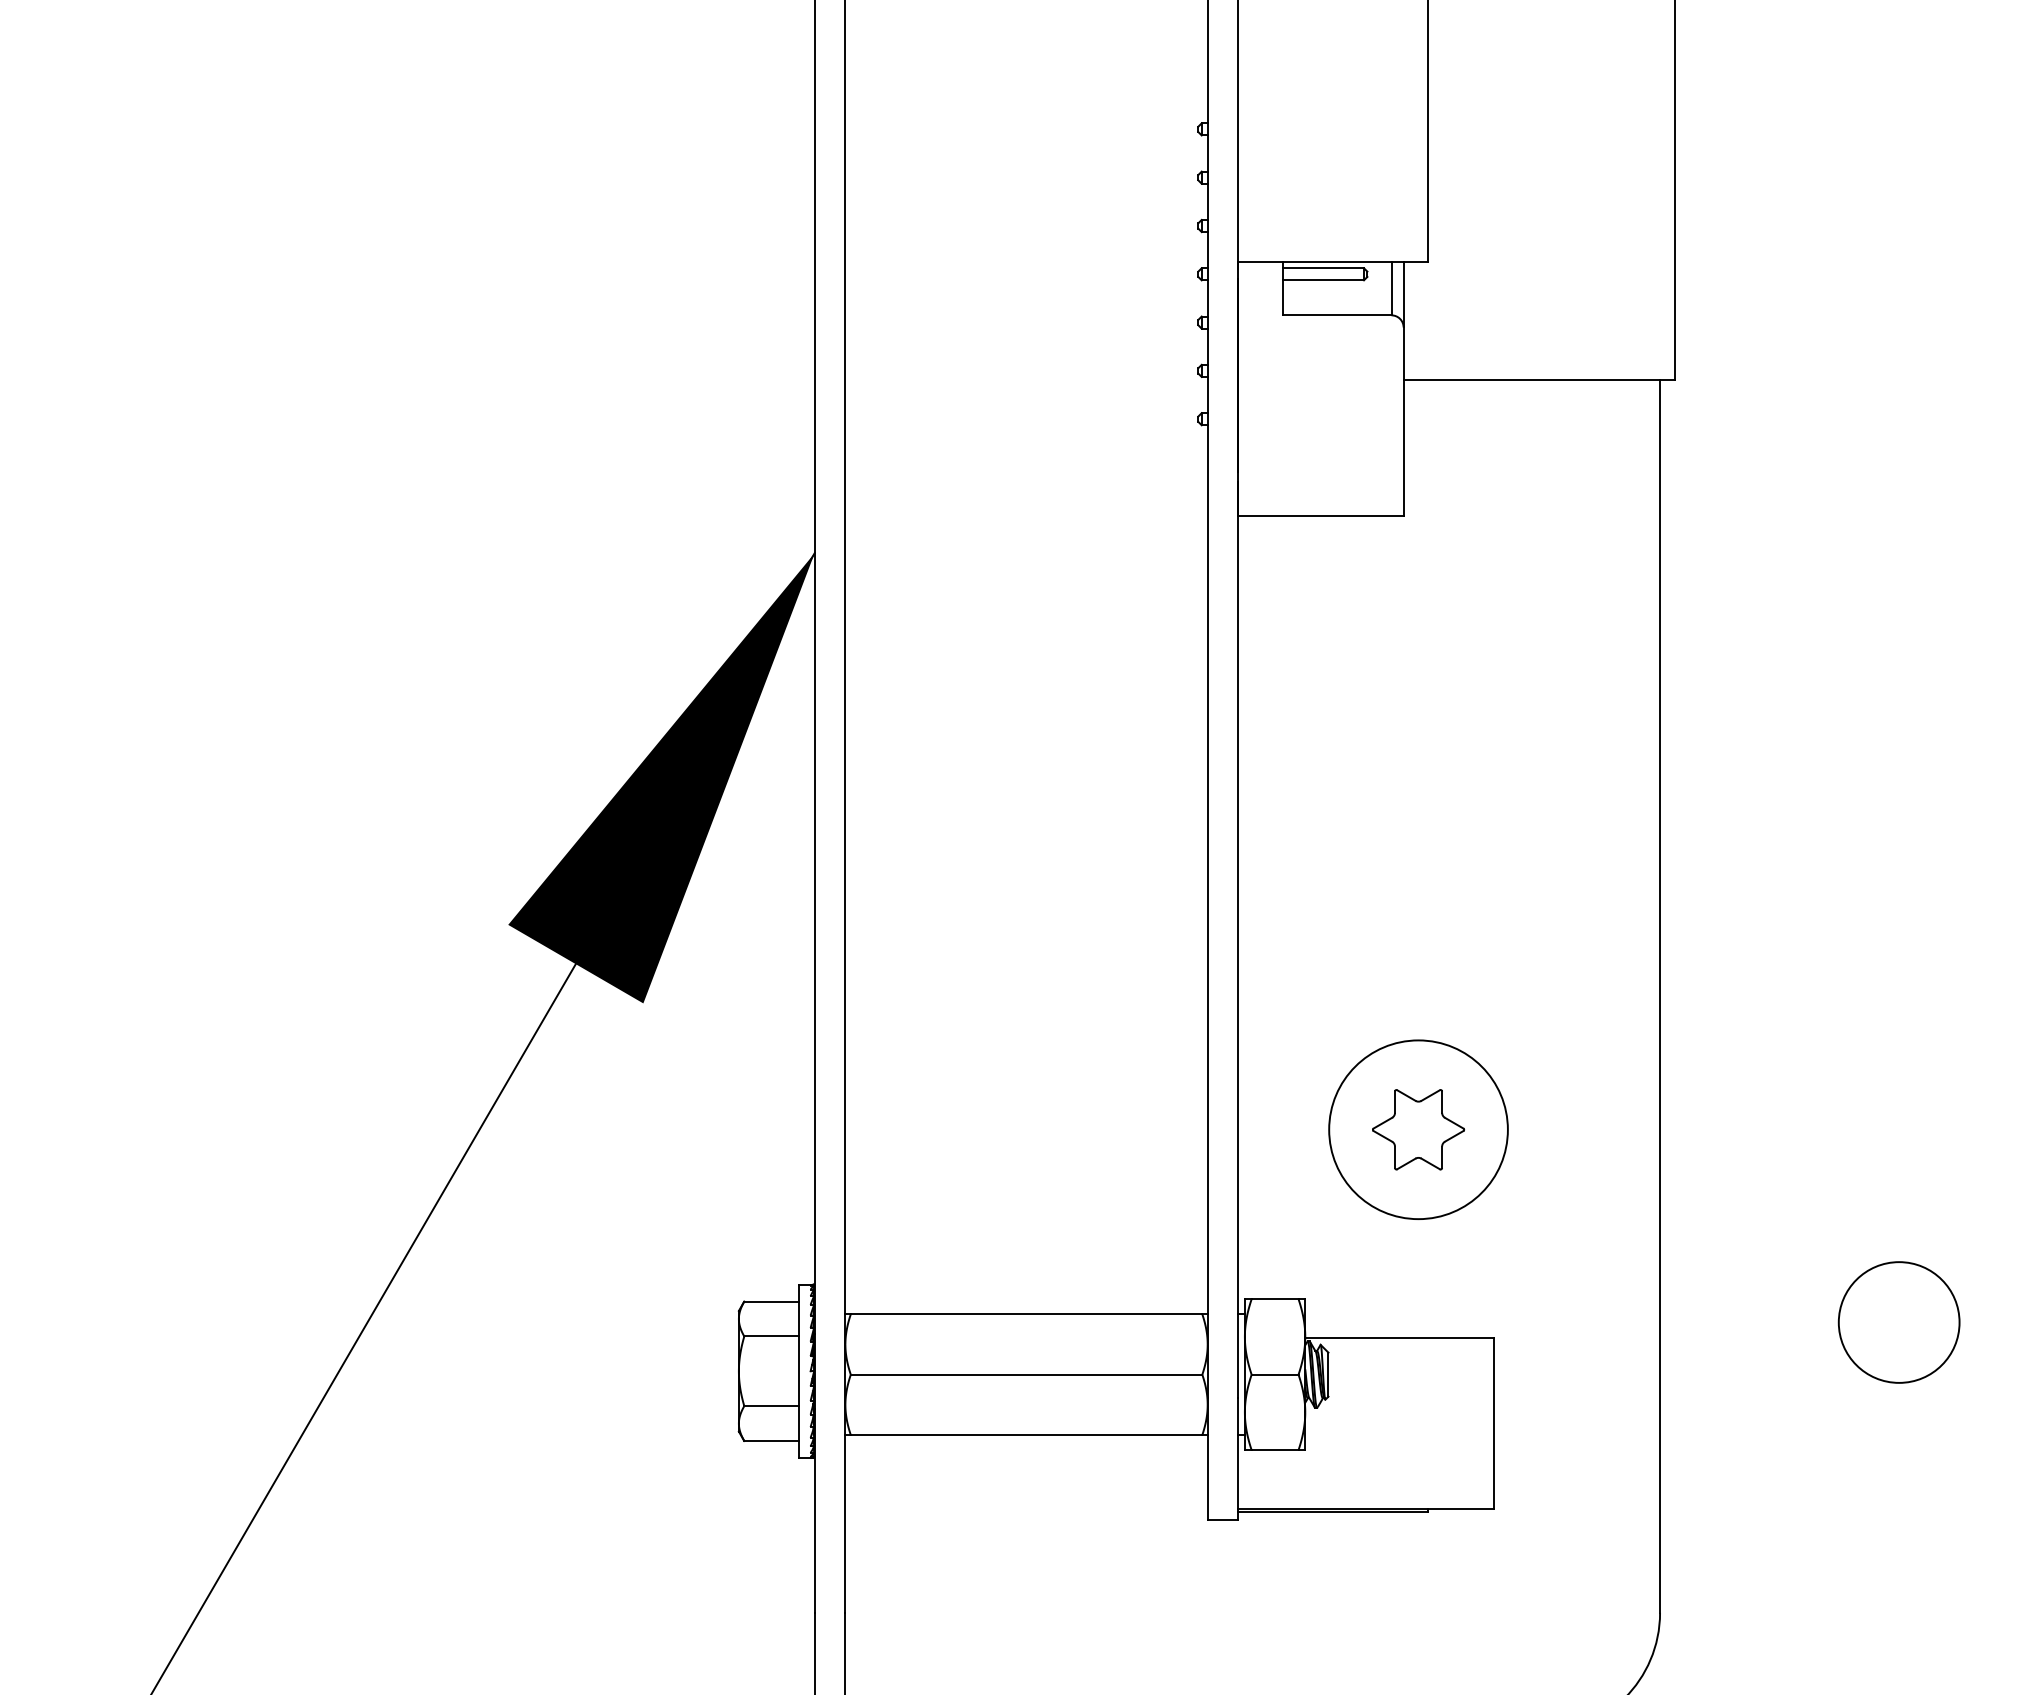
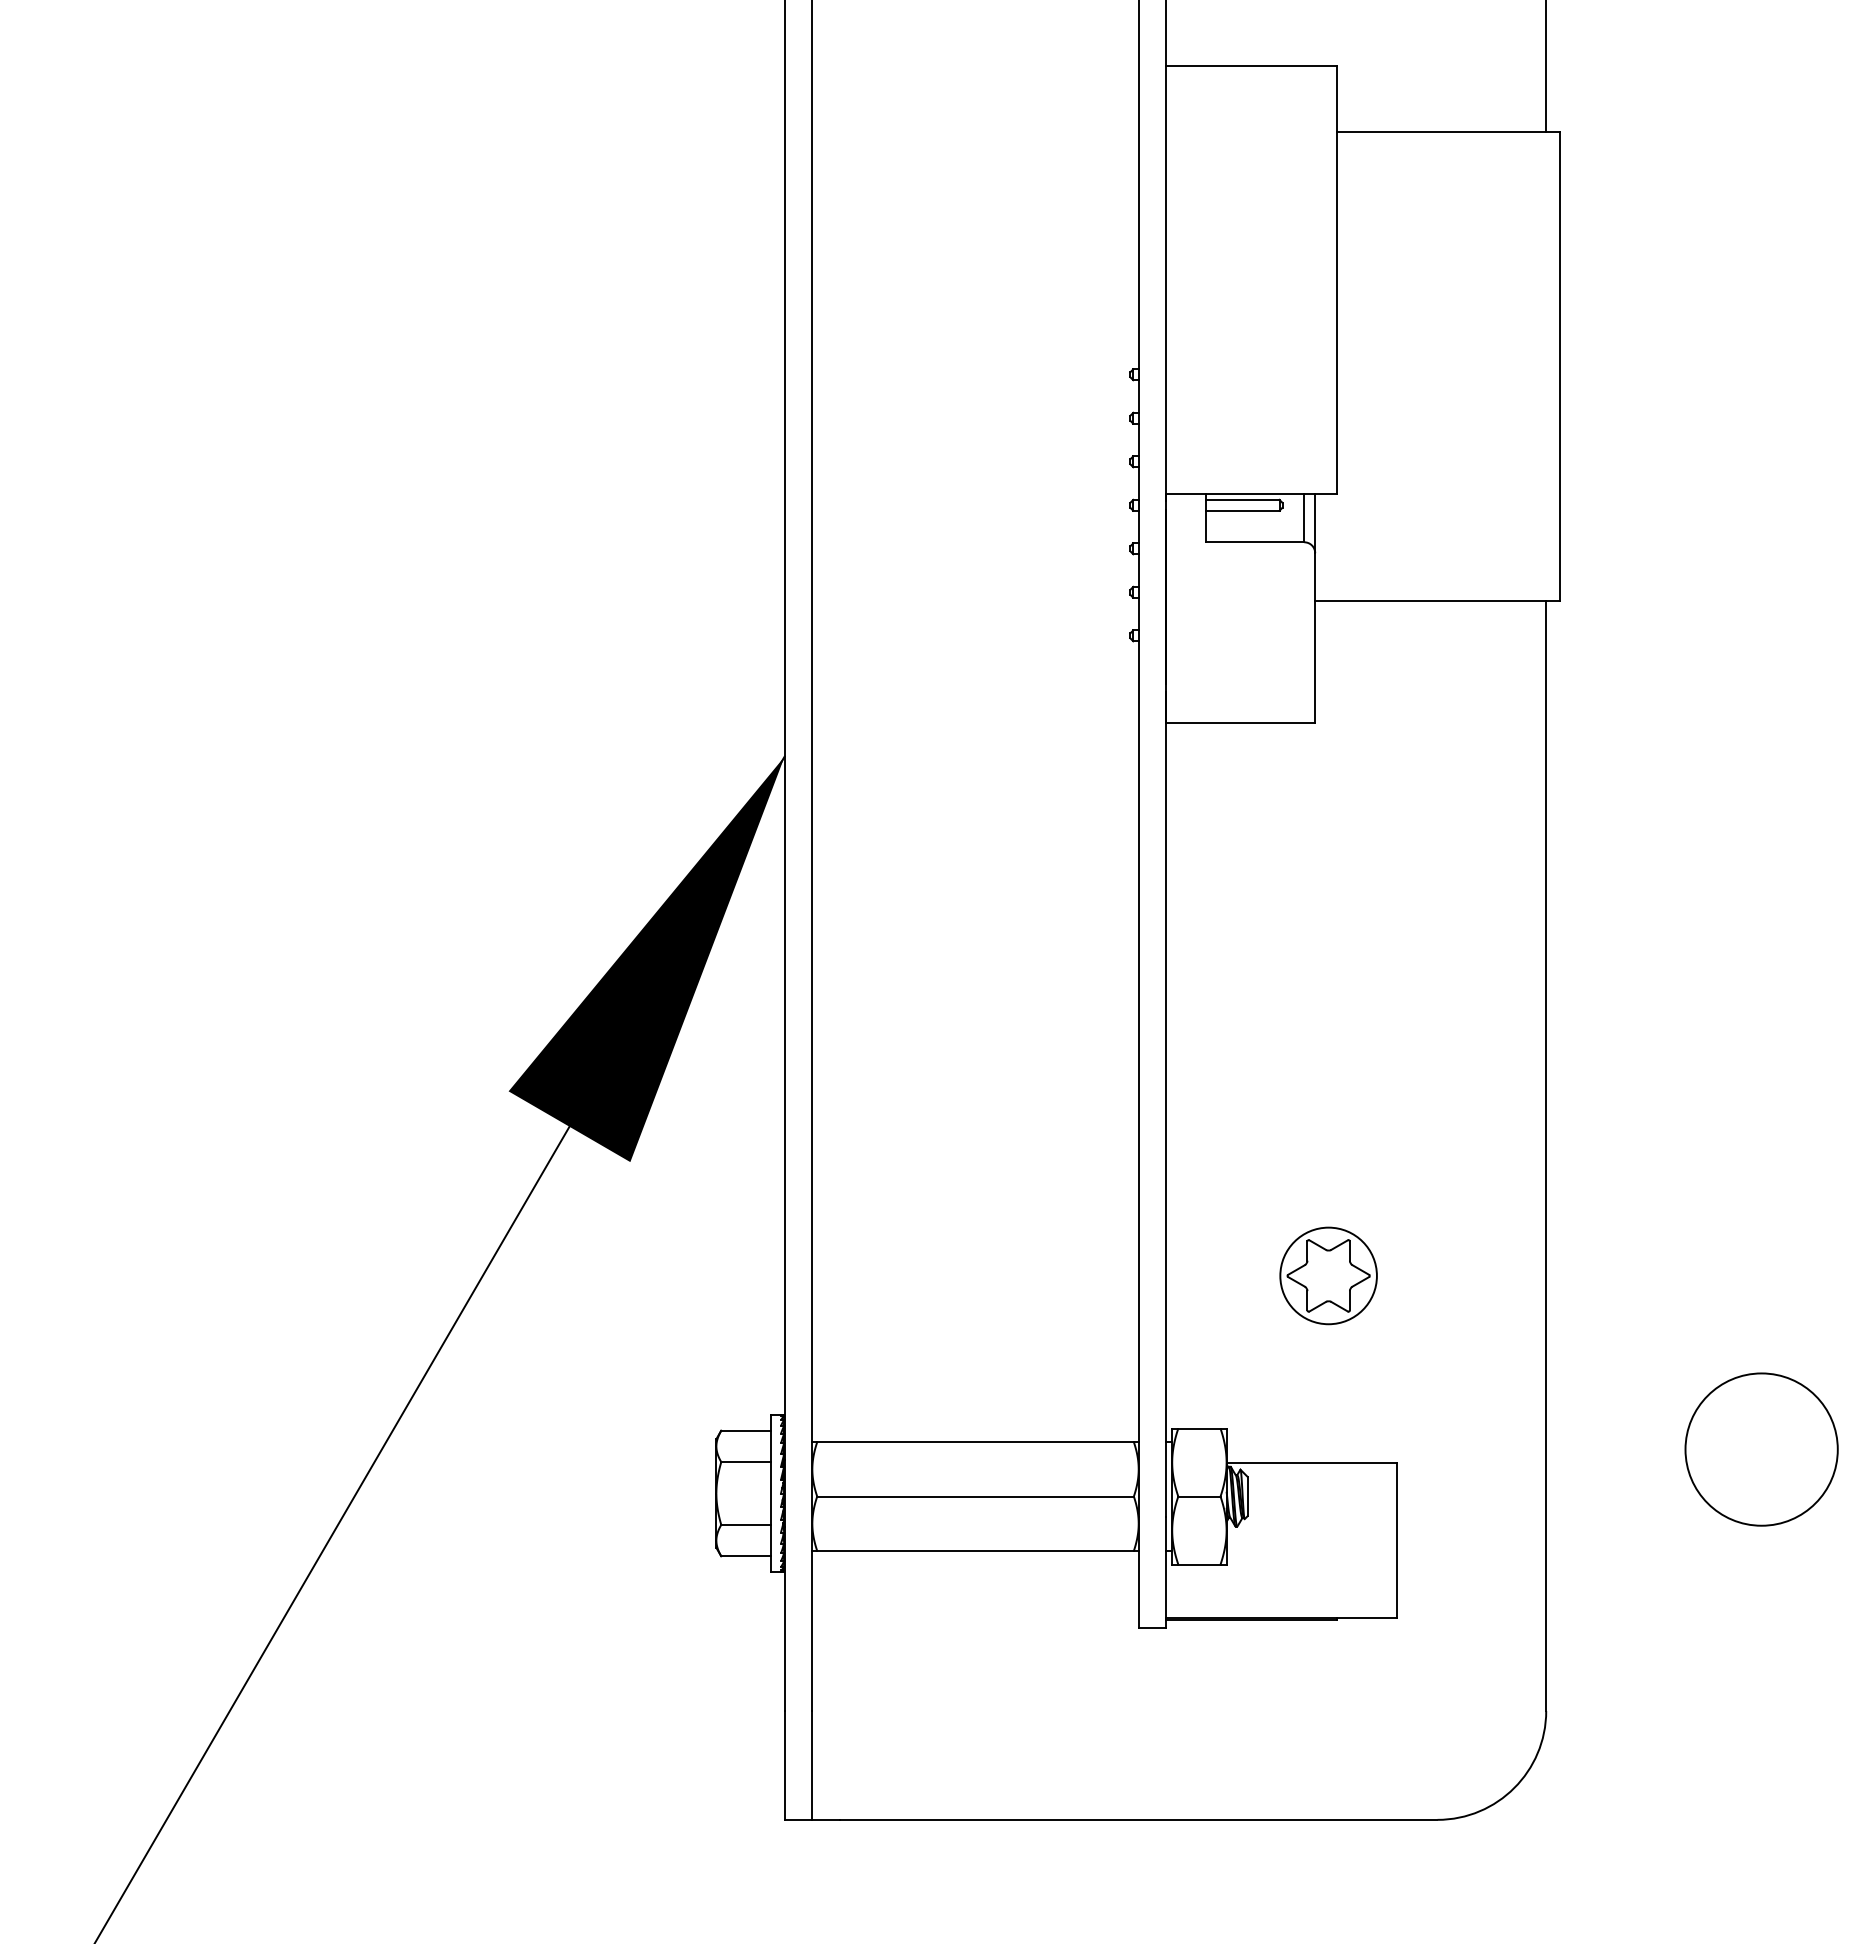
circle: (1418, 1129) -> (1328, 1275), size x0.6
circle: (1899, 1322) -> (1761, 1449), size x1.4

